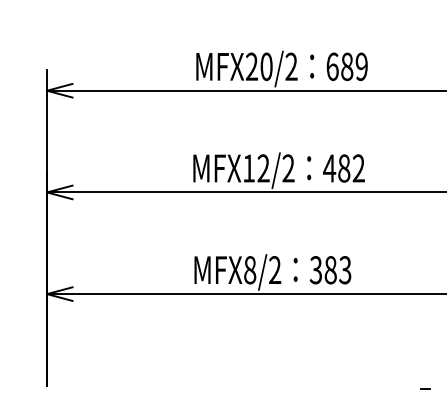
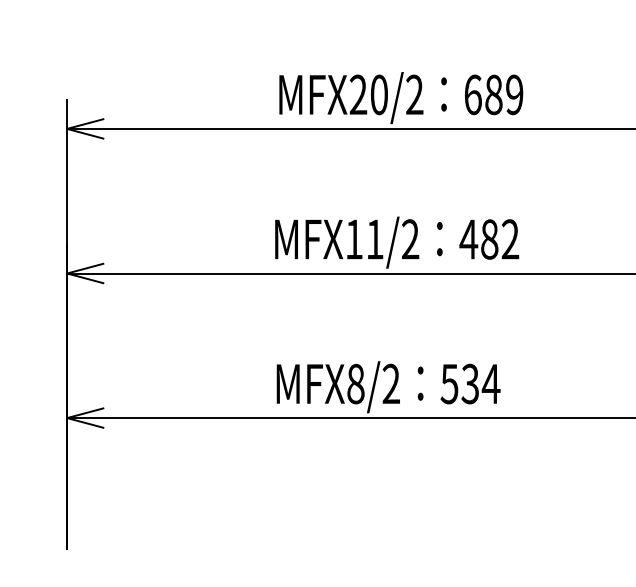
text: (263, 168) -> (374, 239), MFX12/2 -> MFX11/2
text: (330, 269) -> (470, 383), 383 -> 534
line: (424, 389) -> (604, 553), removed

